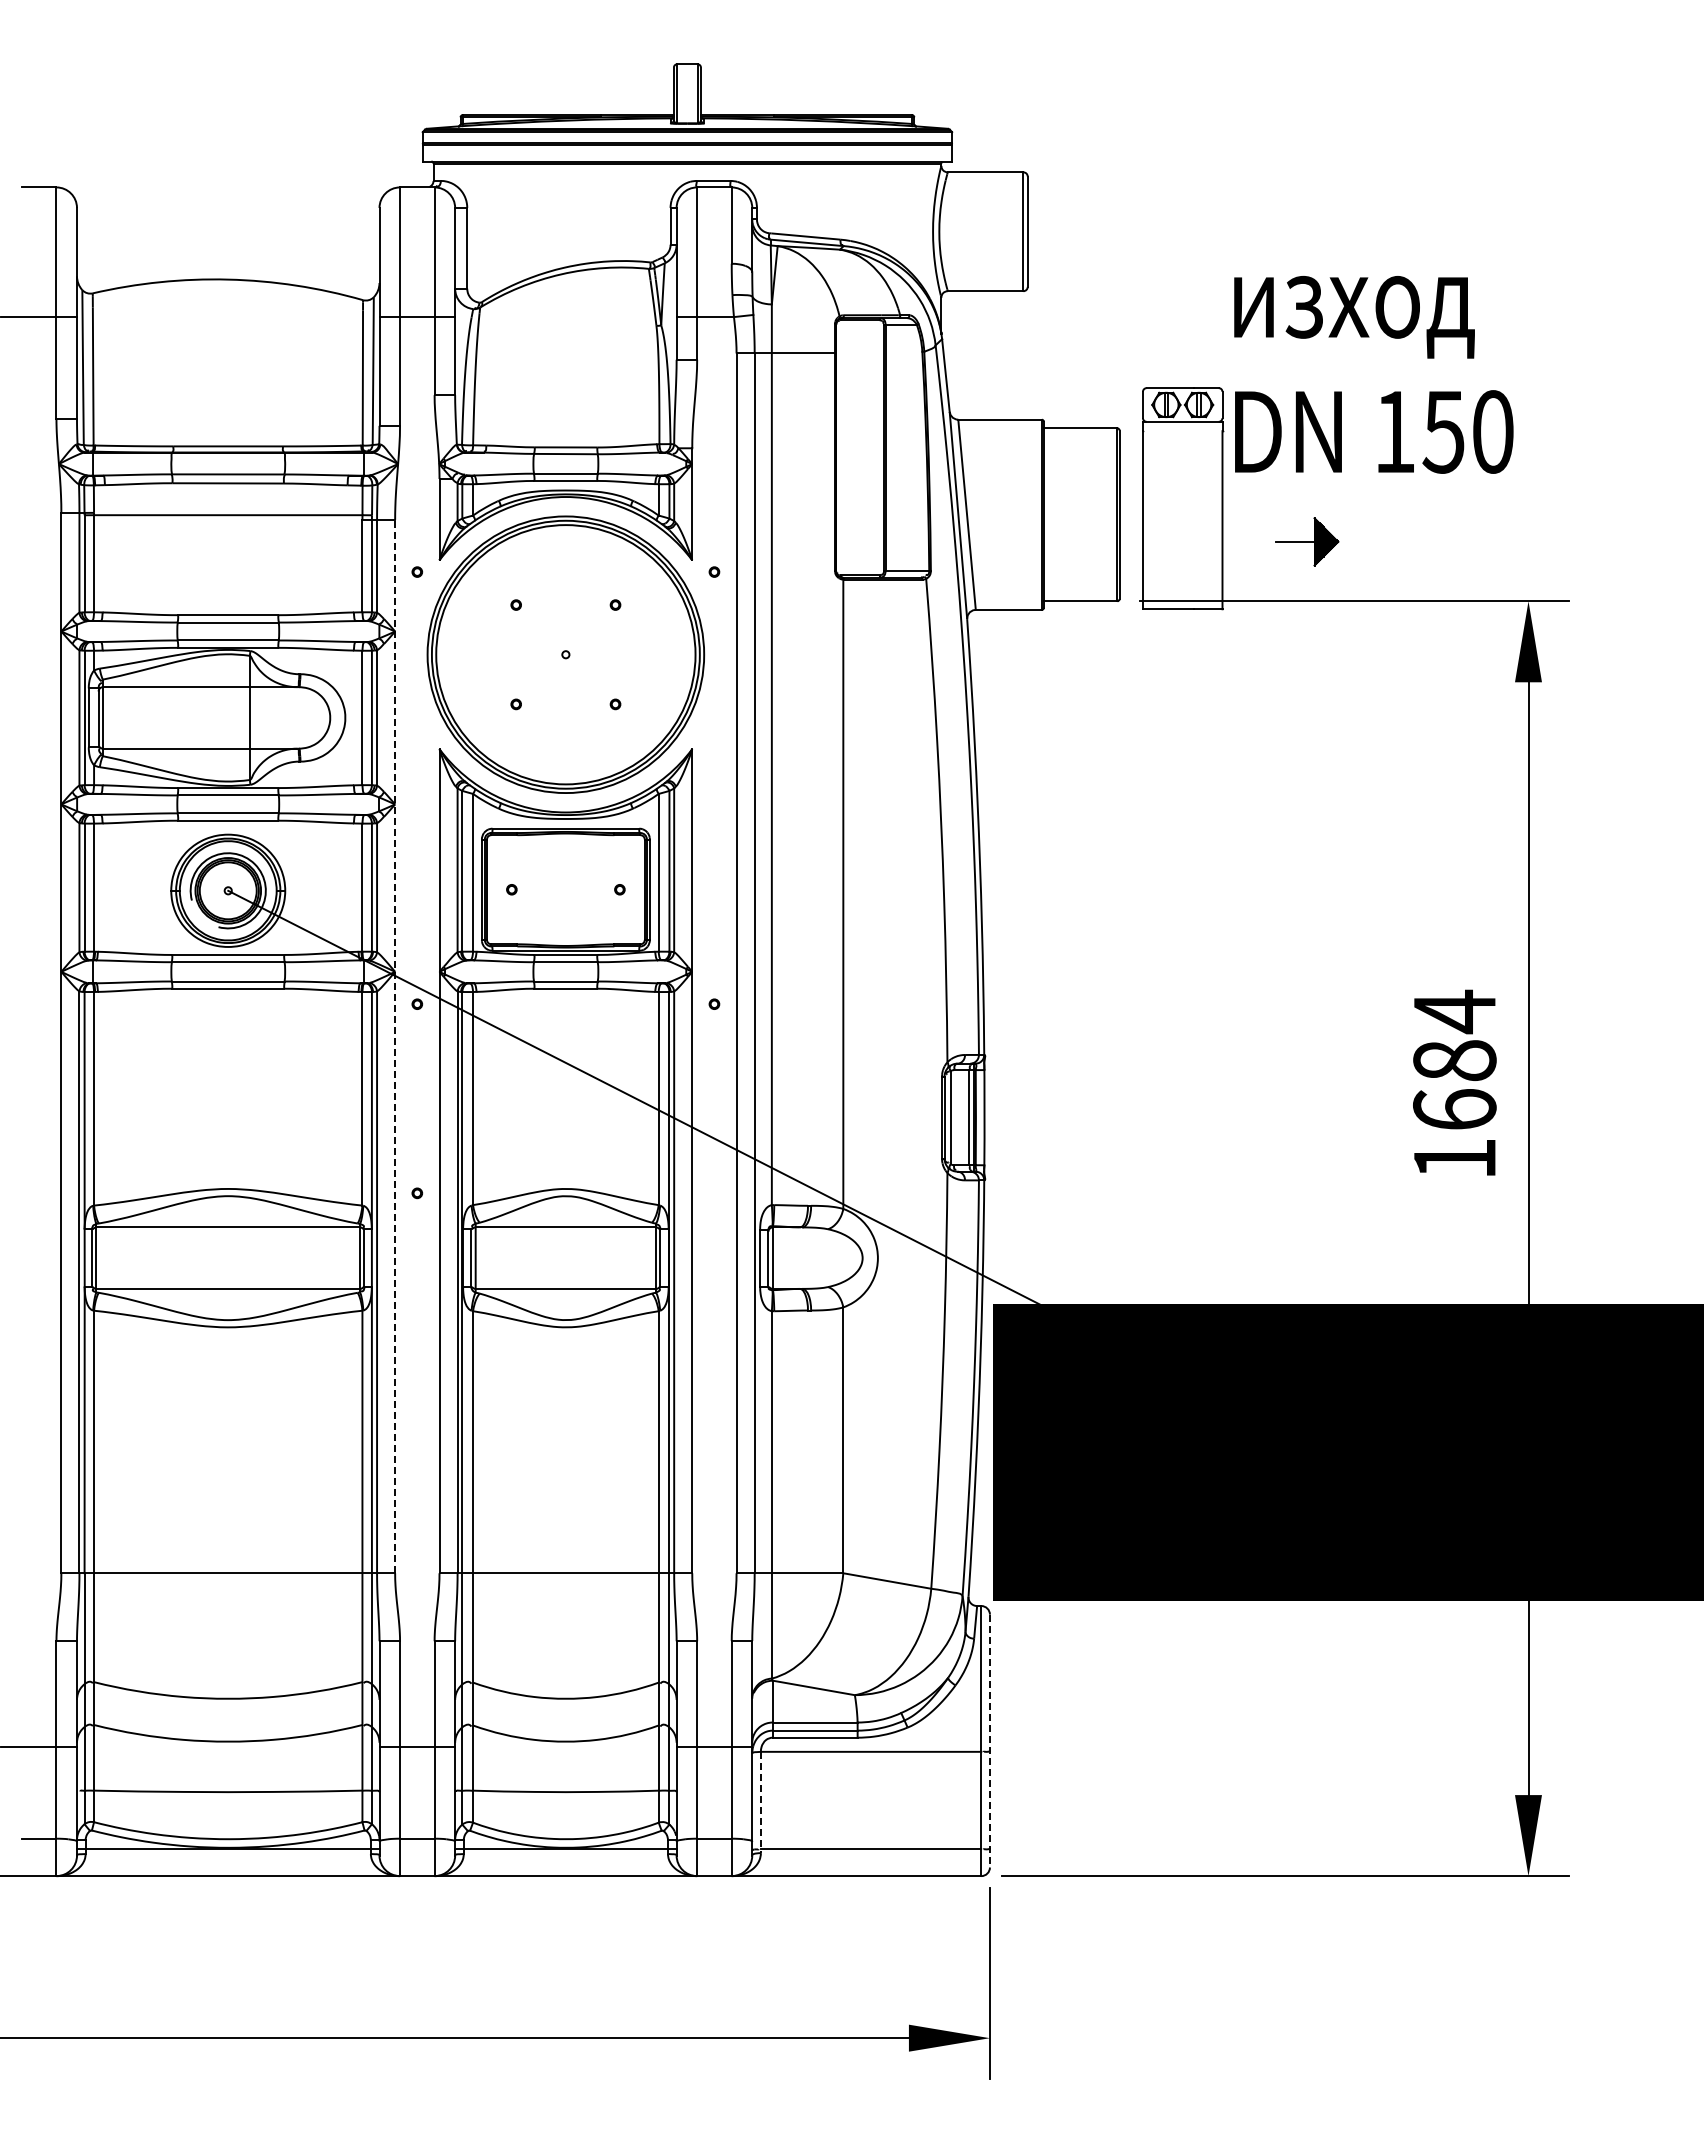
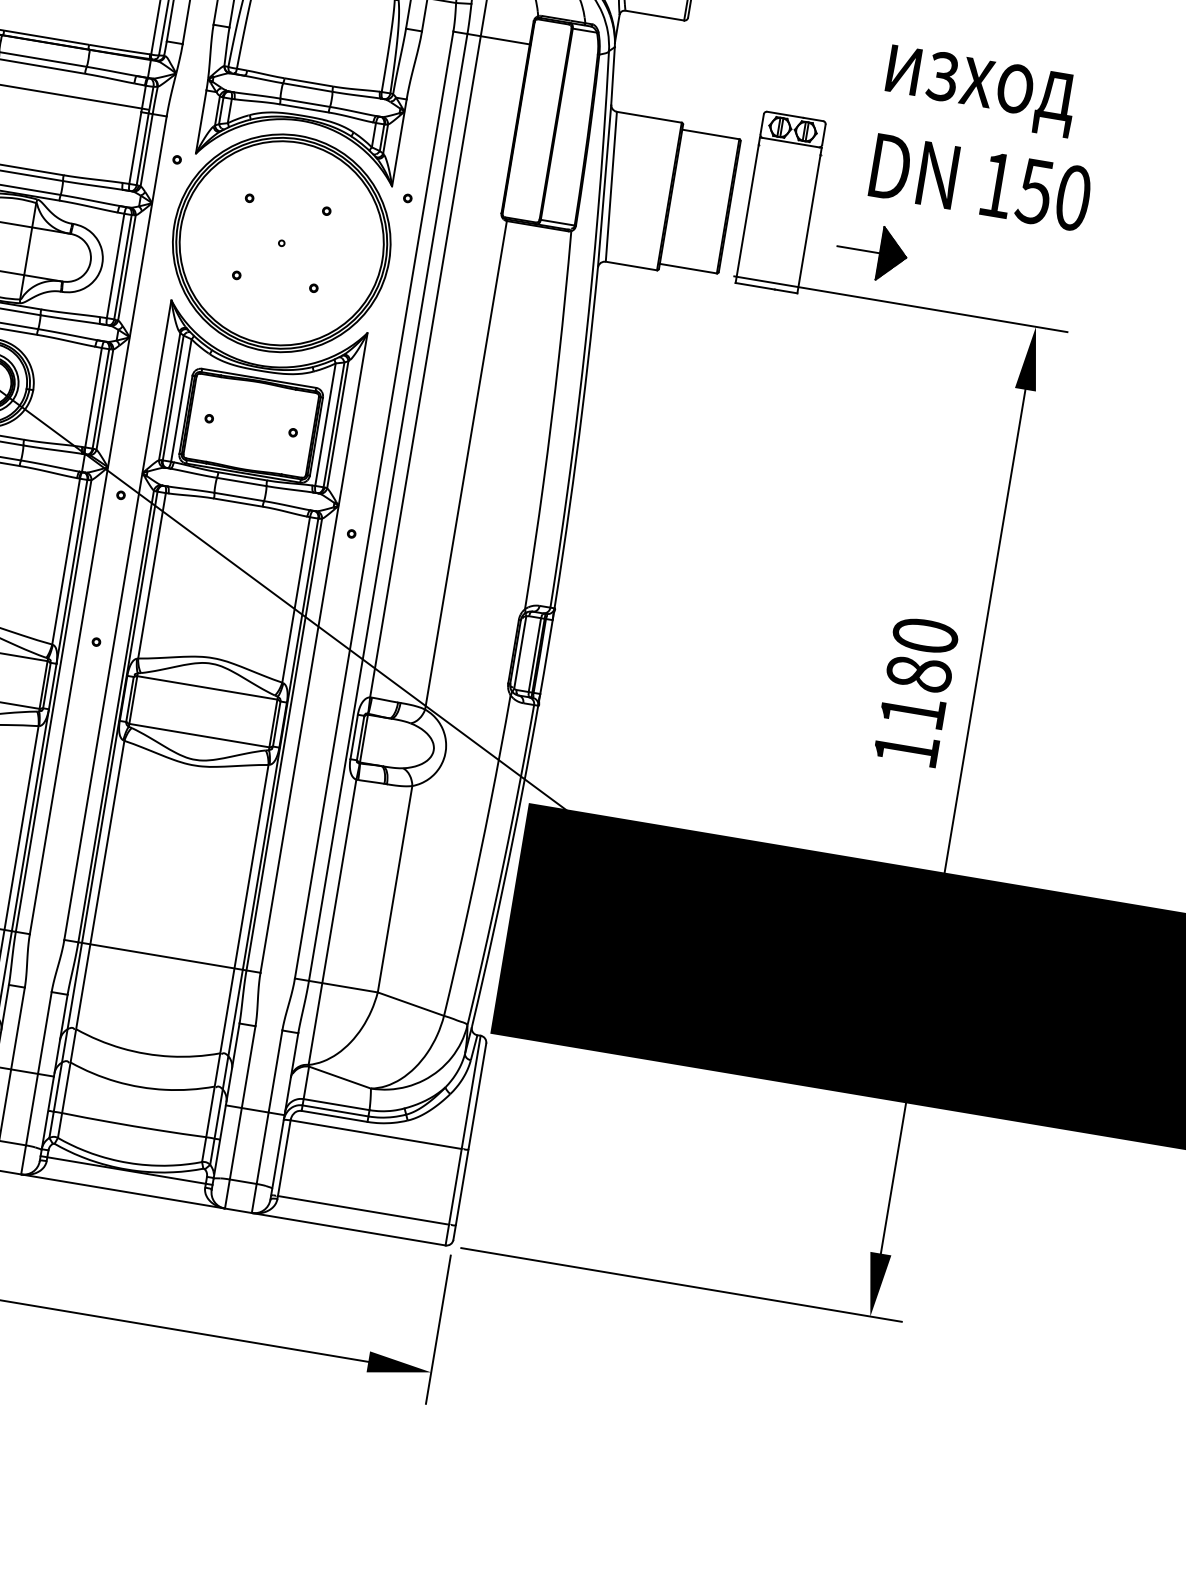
text: (1373, 374) -> (987, 137), moved
part: (1307, 541) -> (872, 251), size x1.43
line: (395, 1046) -> (98, 525), dashed -> solid
text: (1454, 1059) -> (919, 672), 1684 -> 1180
line: (989, 1741) -> (469, 1142), dashed -> solid
line: (760, 1802) -> (283, 1159), dashed -> solid

